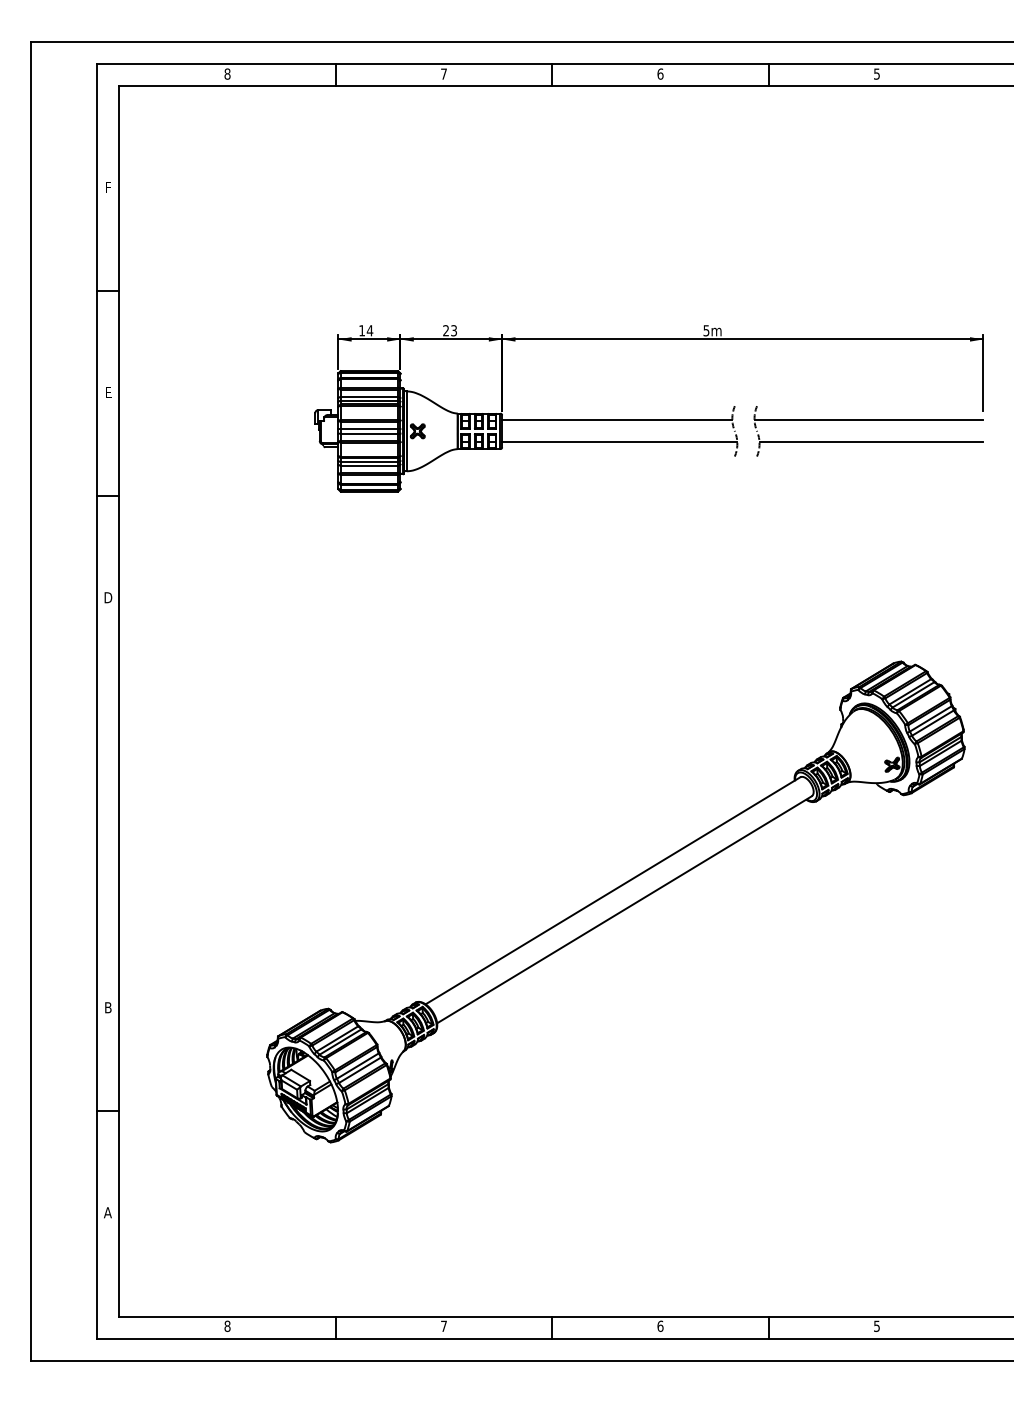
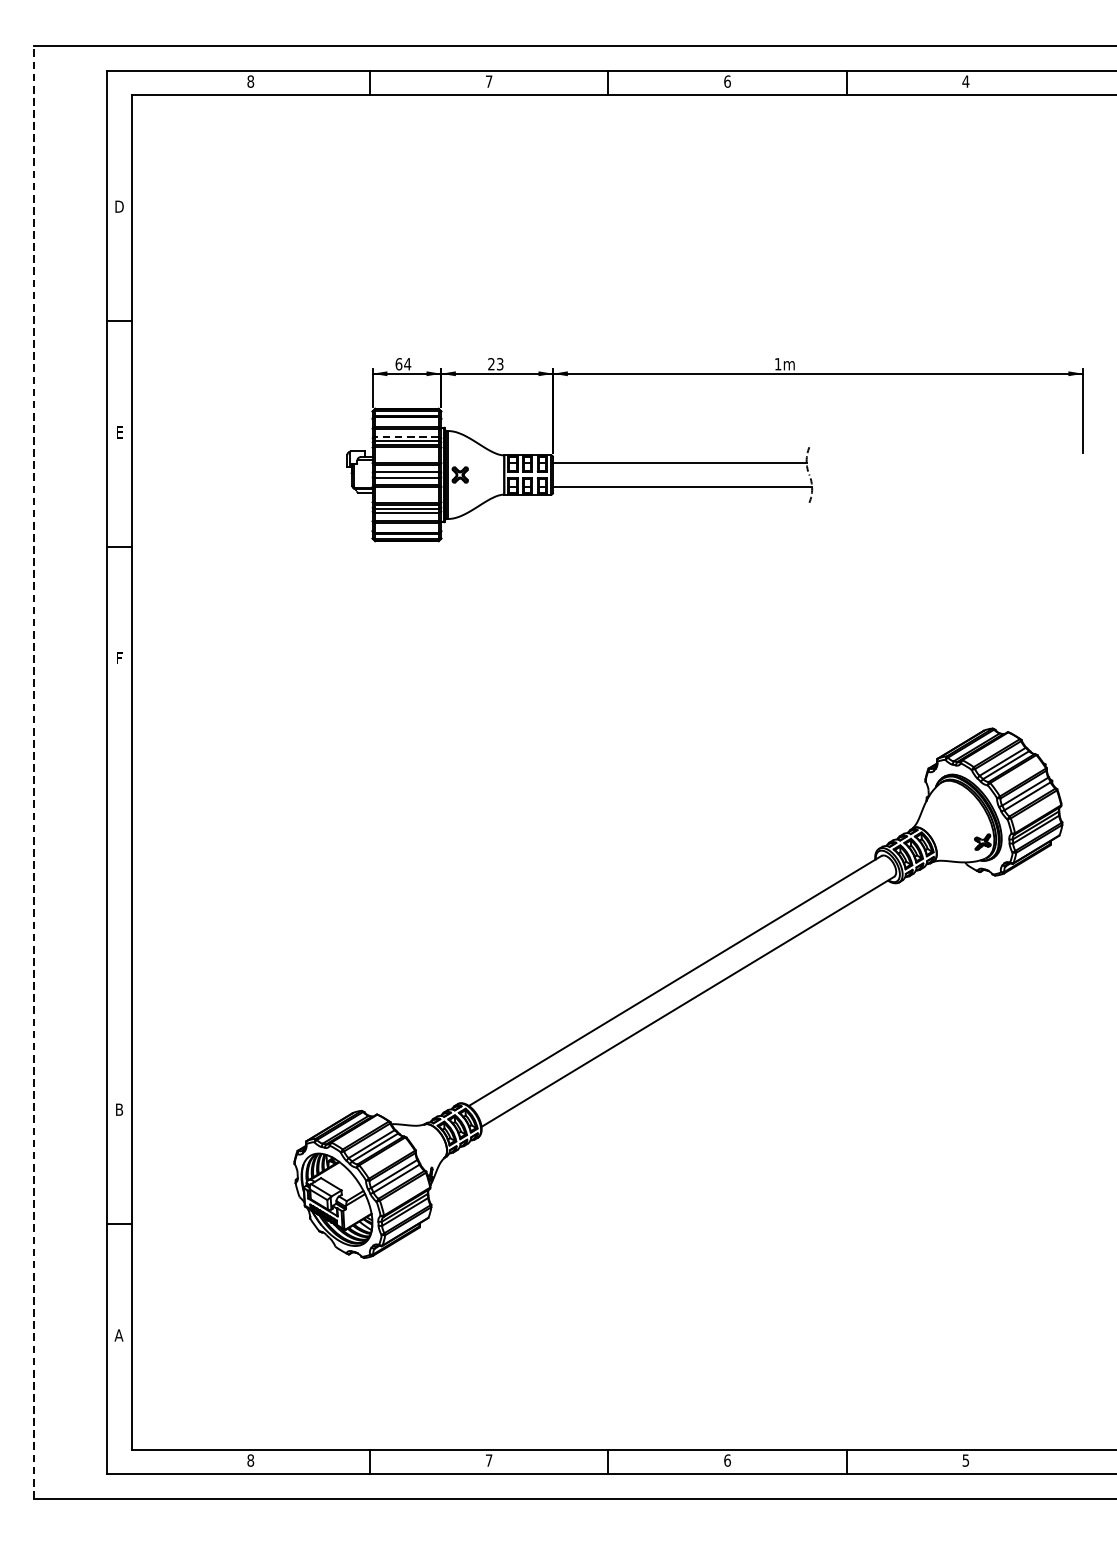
text: (876, 73) -> (965, 80), 5 -> 4
text: (108, 187) -> (119, 206), F -> D
text: (362, 330) -> (399, 363), 14 -> 64
text: (706, 330) -> (778, 363), 5m -> 1m
line: (369, 396) -> (407, 436), solid -> dashed
part: (868, 441) -> (956, 486), removed
text: (108, 597) -> (119, 657), D -> F
line: (30, 701) -> (33, 772), solid -> dashed

